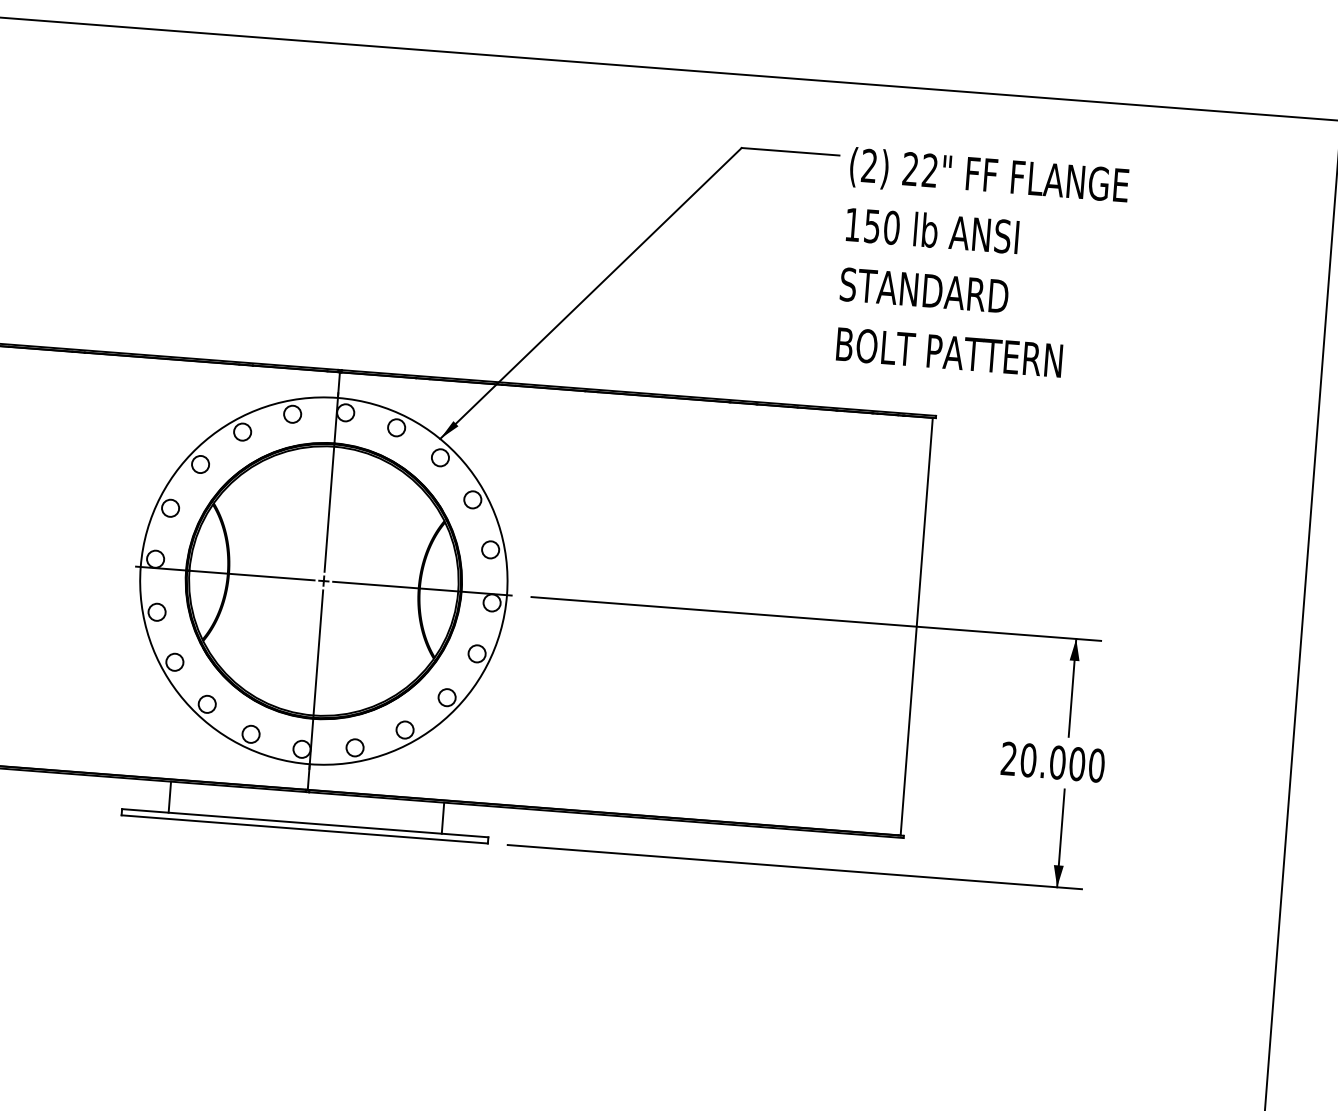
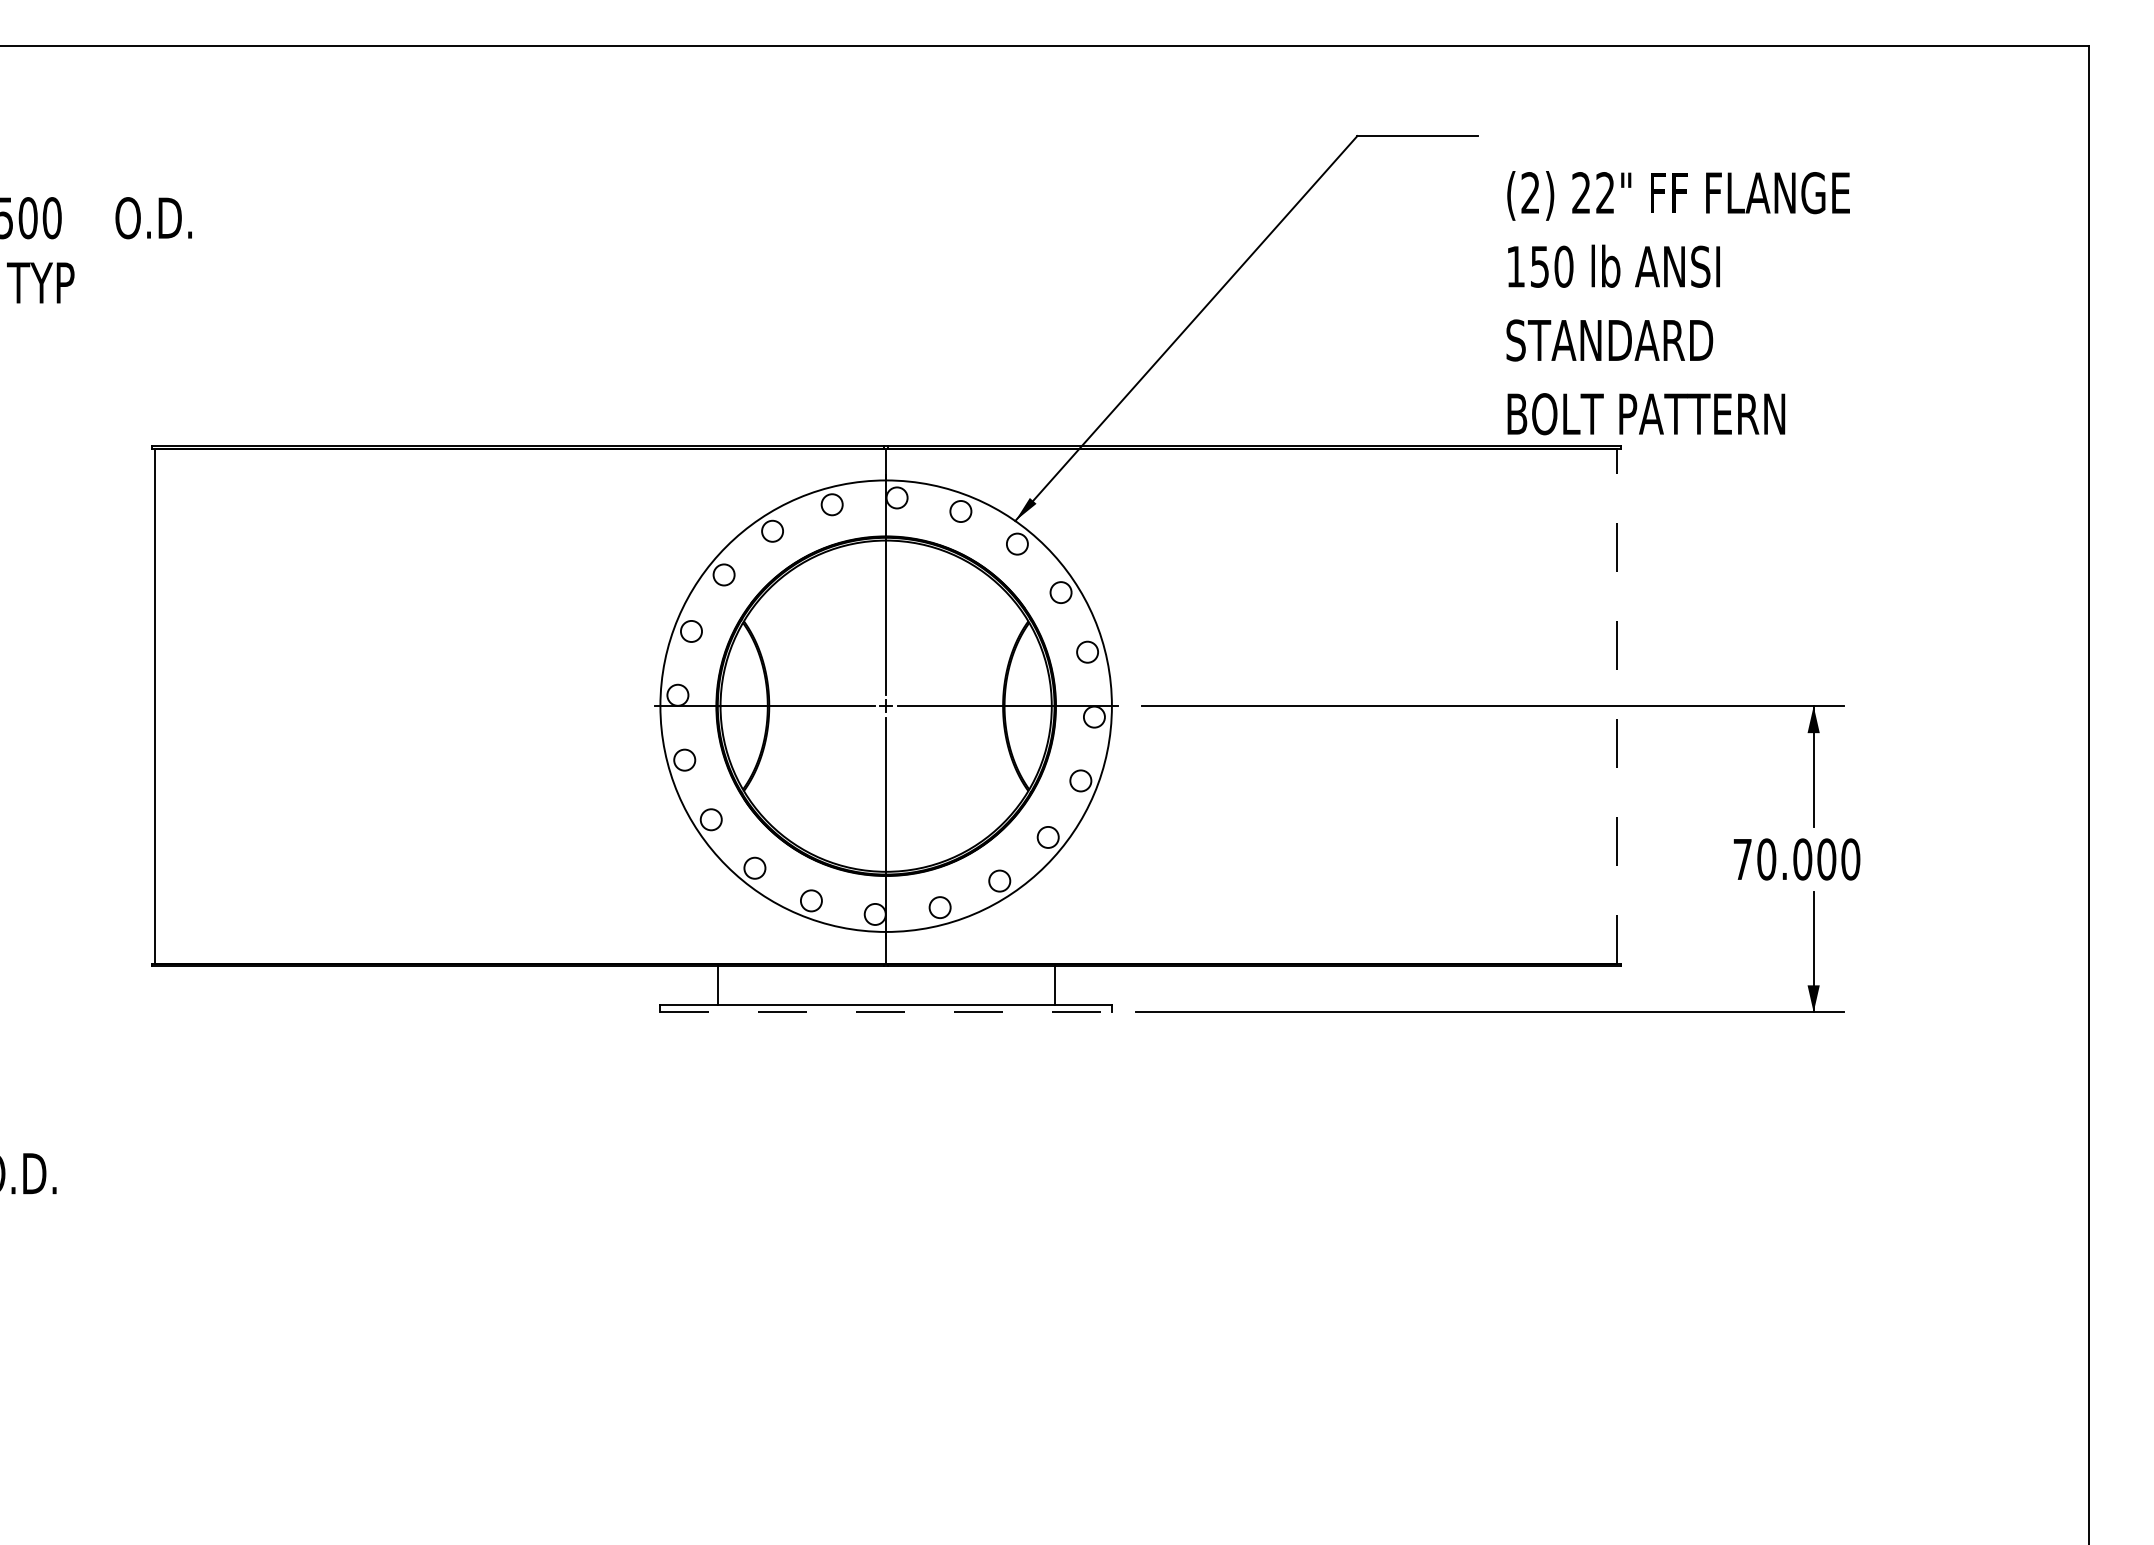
text: (981, 264) -> (1677, 303), moved
line: (917, 626) -> (1617, 705), solid -> dashed
text: (1009, 758) -> (1742, 858), 20.000 -> 70.000
line: (305, 829) -> (886, 1012), solid -> dashed

